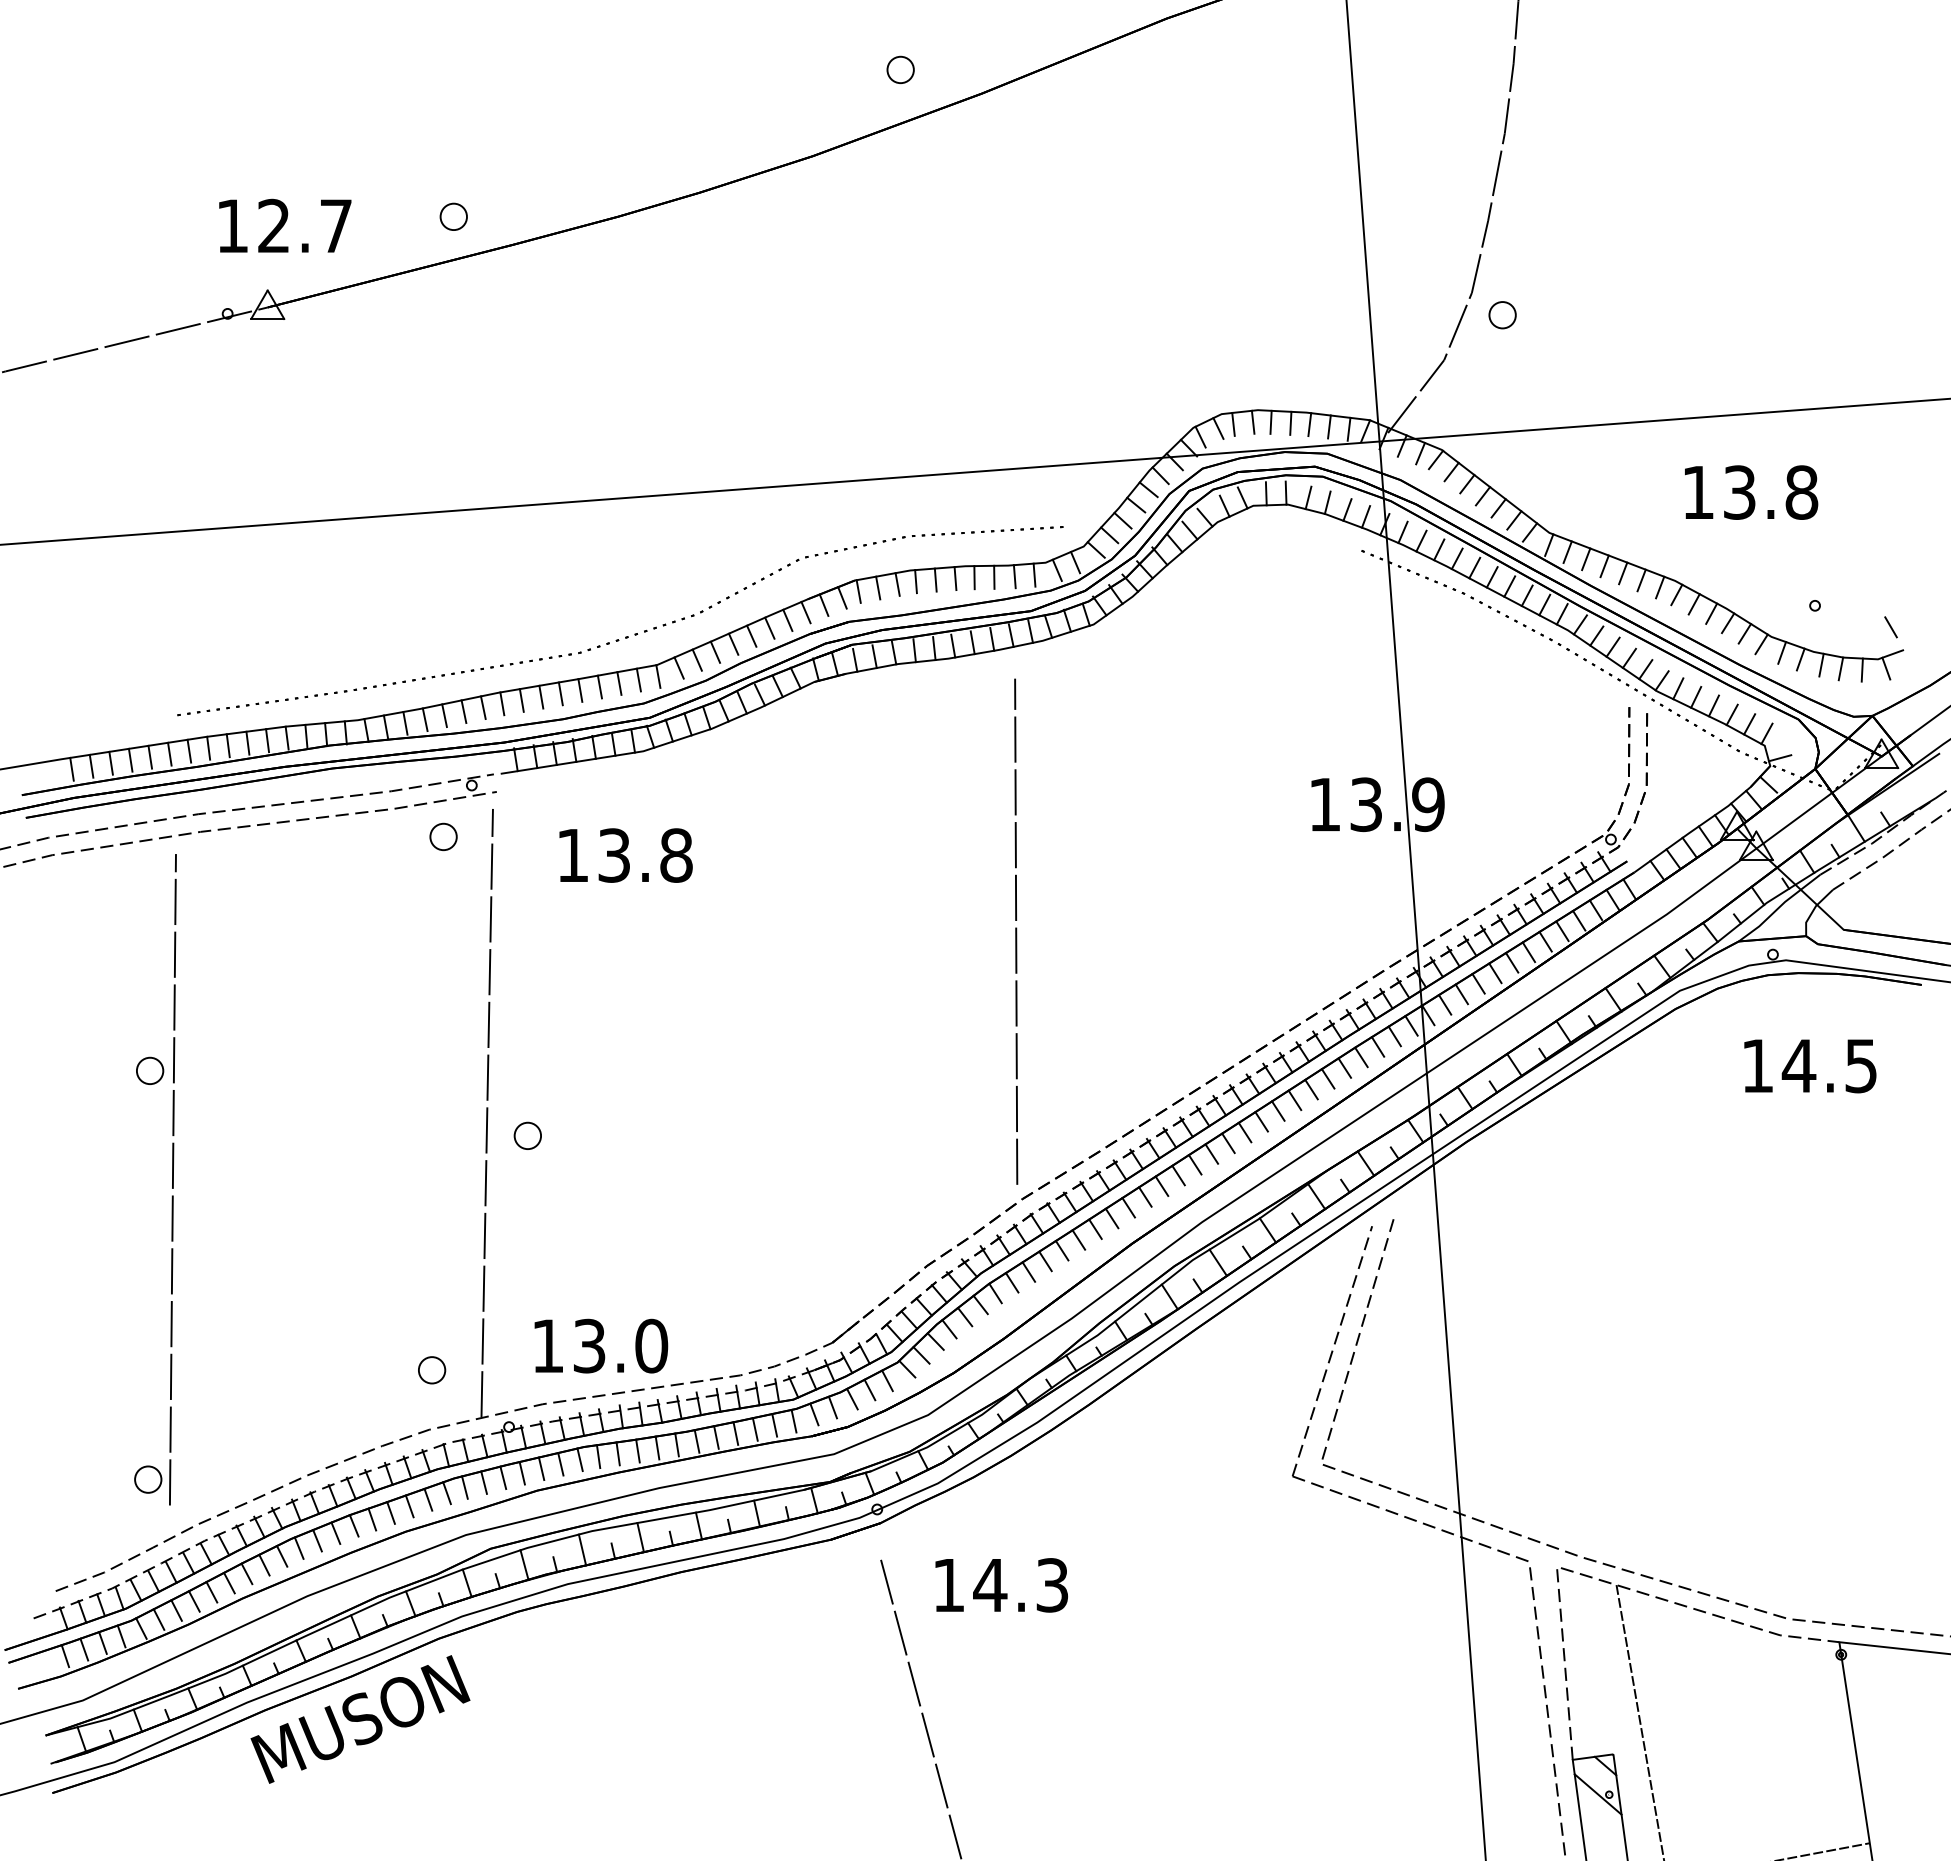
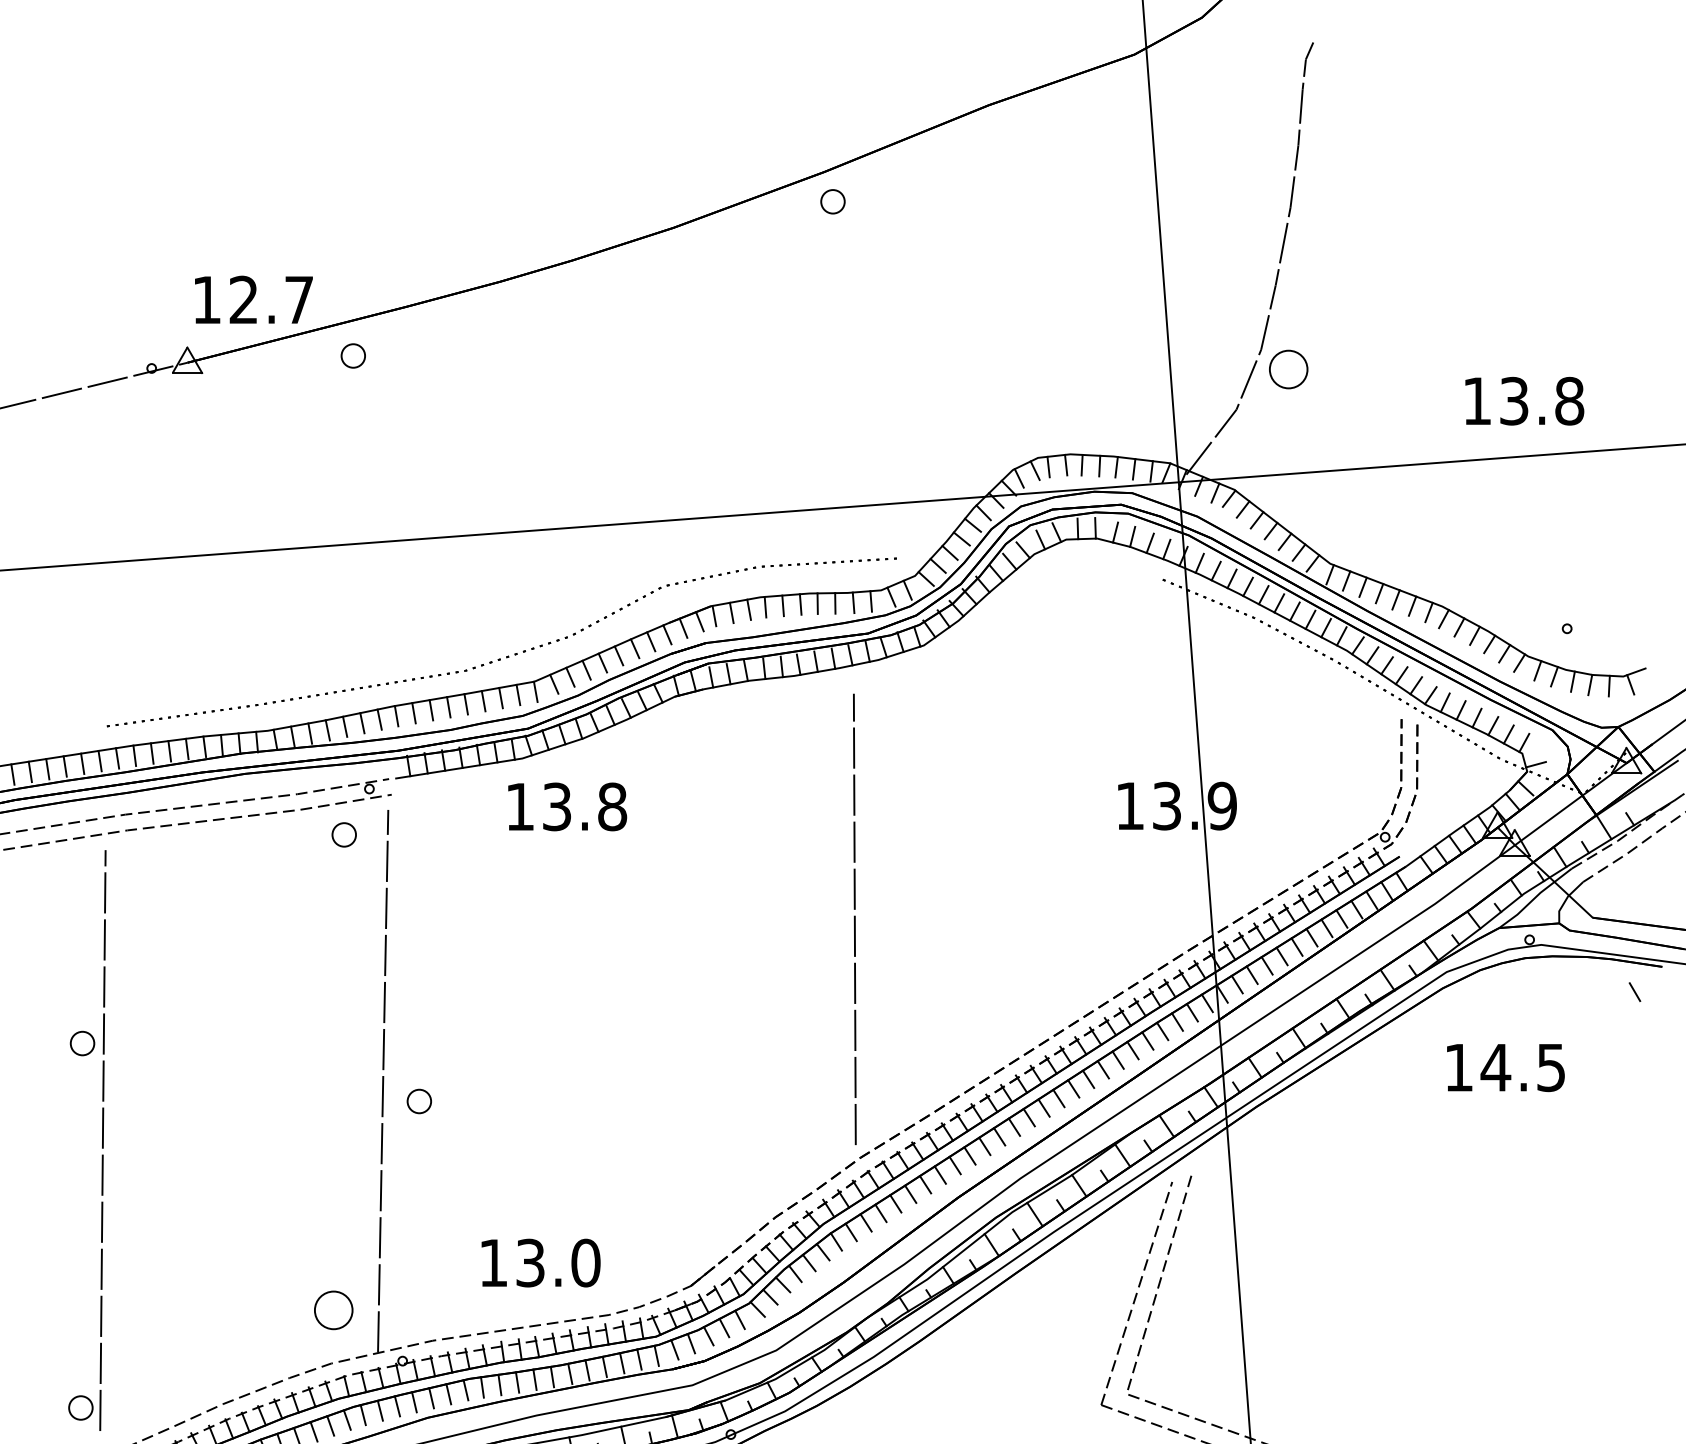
part: (900, 69) -> (832, 201), moved
part: (453, 216) -> (353, 355), moved
text: (285, 225) -> (254, 299), moved
part: (1502, 315) -> (1288, 369), size x1.6
text: (1751, 492) -> (1524, 401), moved
line: (1890, 627) -> (1634, 992), moved
text: (625, 855) -> (567, 806), moved
text: (1810, 1066) -> (1506, 1068), moved
text: (601, 1345) -> (541, 1262), moved
part: (432, 1370) -> (334, 1310), size x1.6

